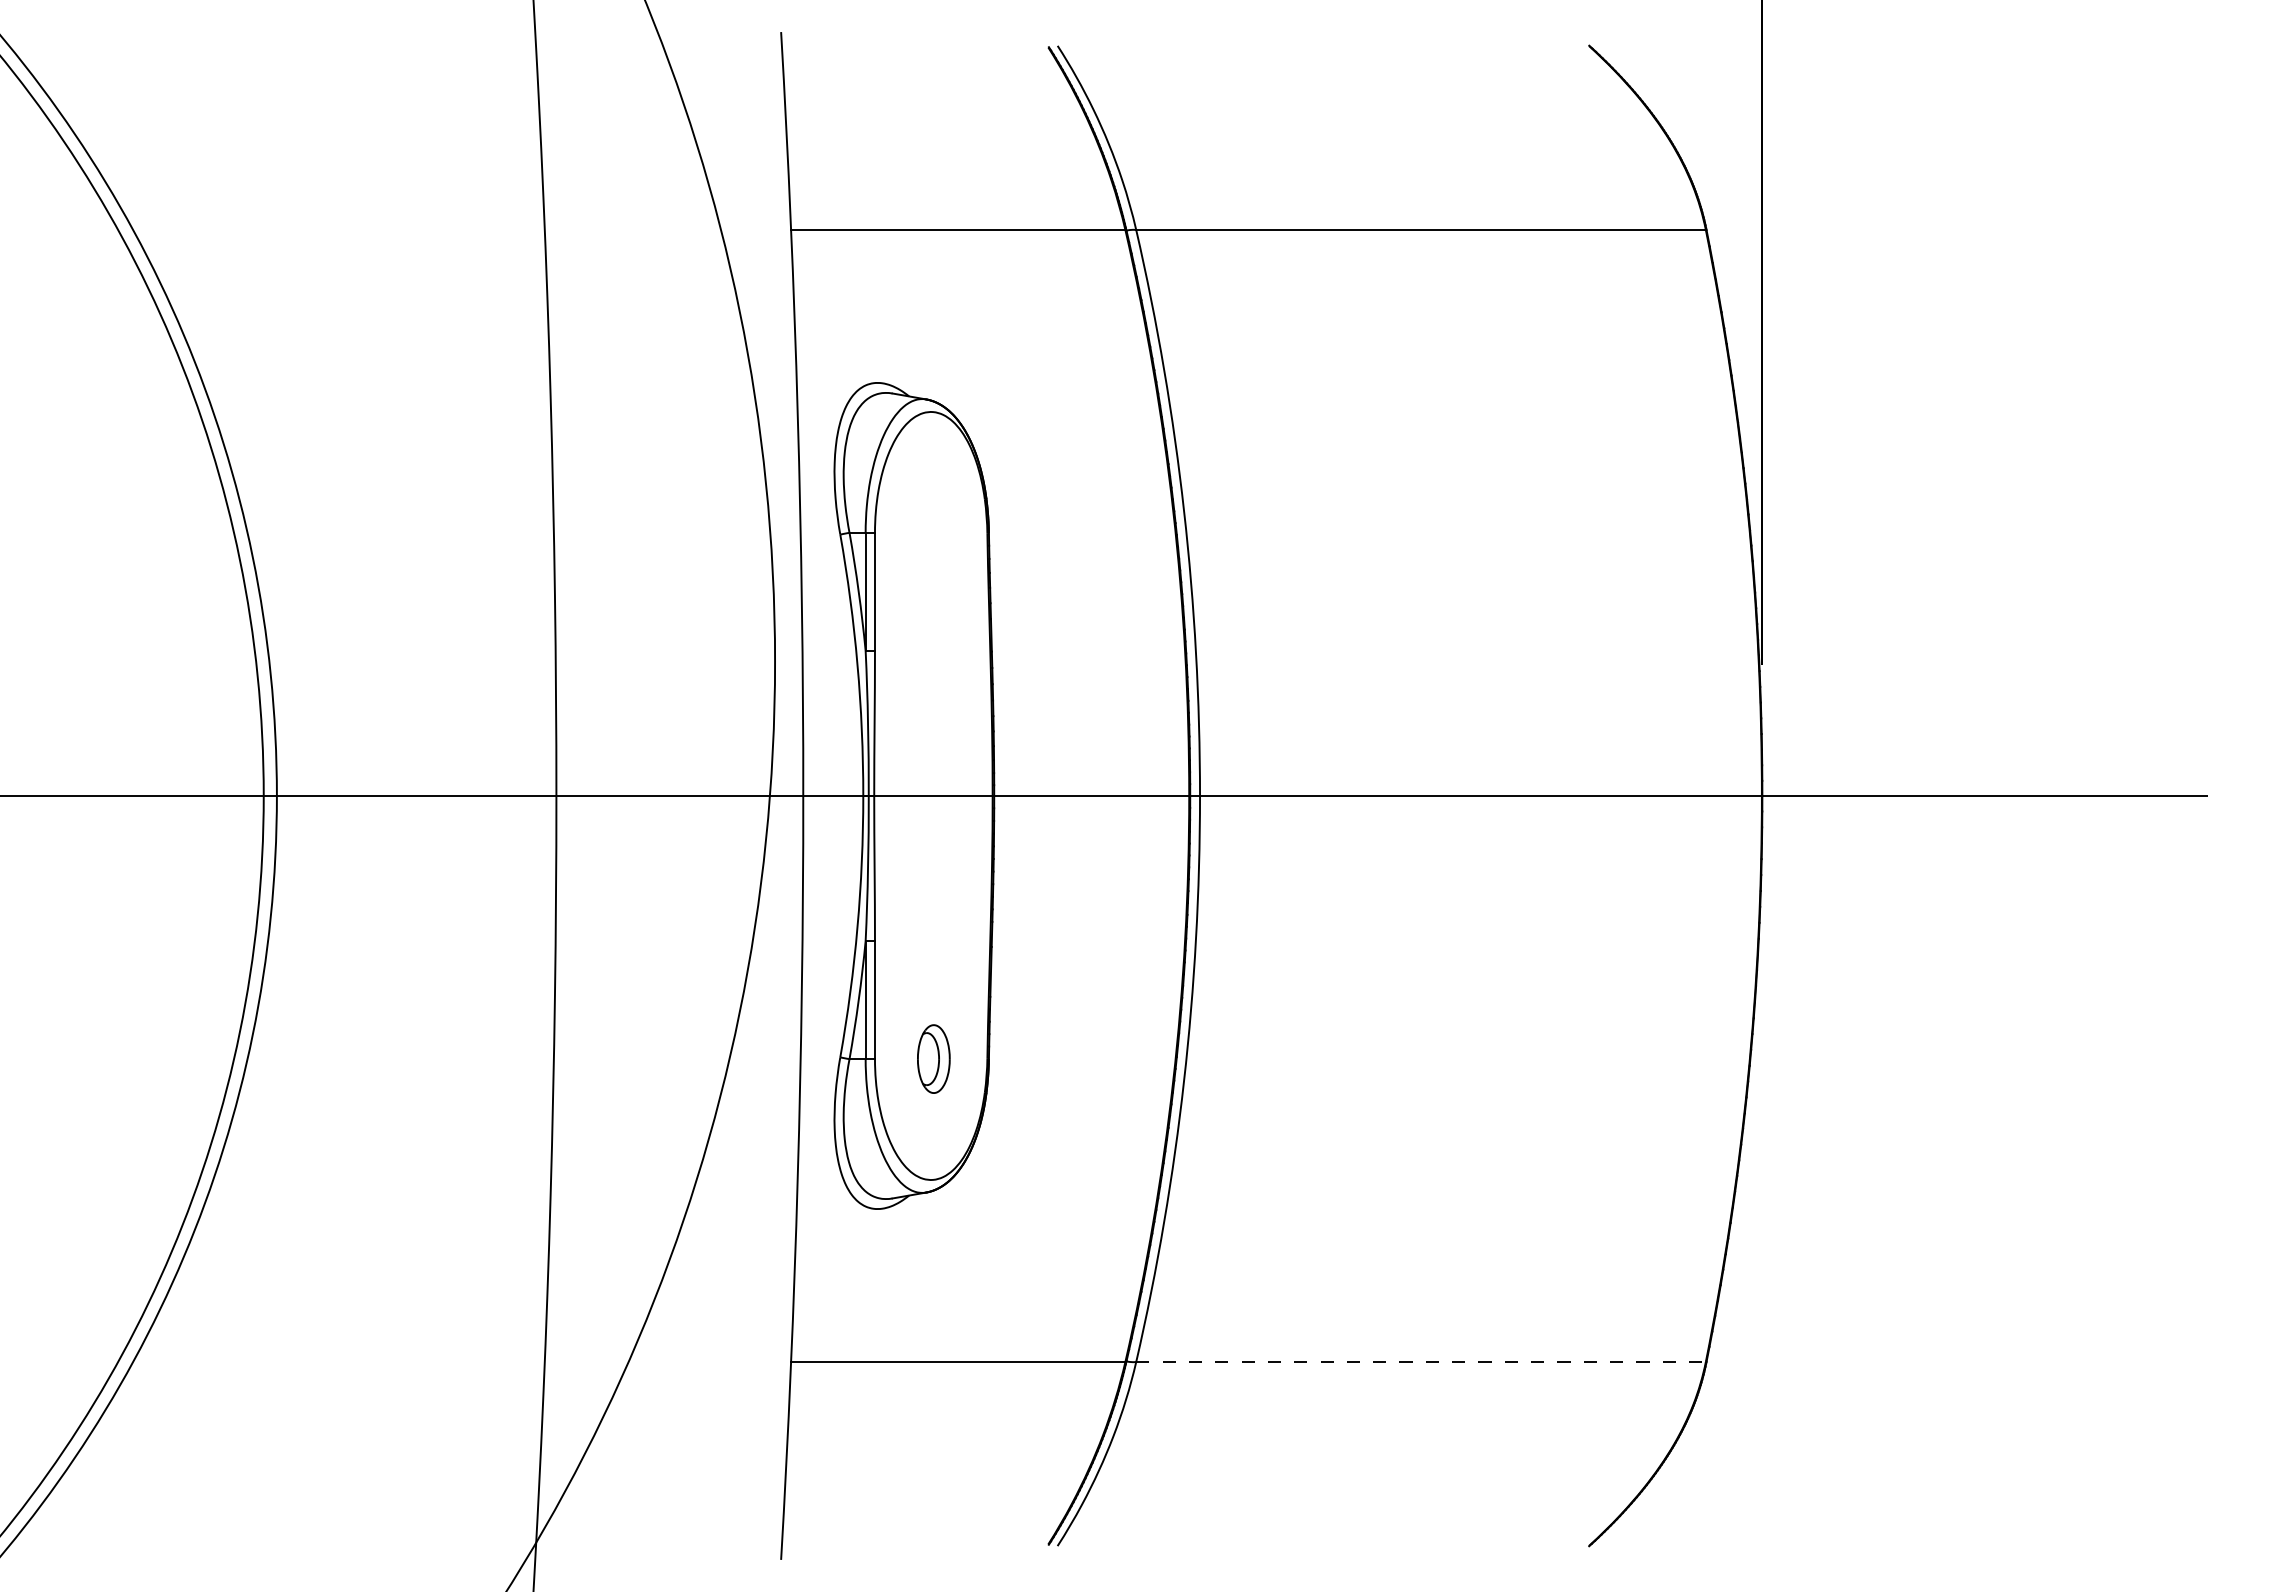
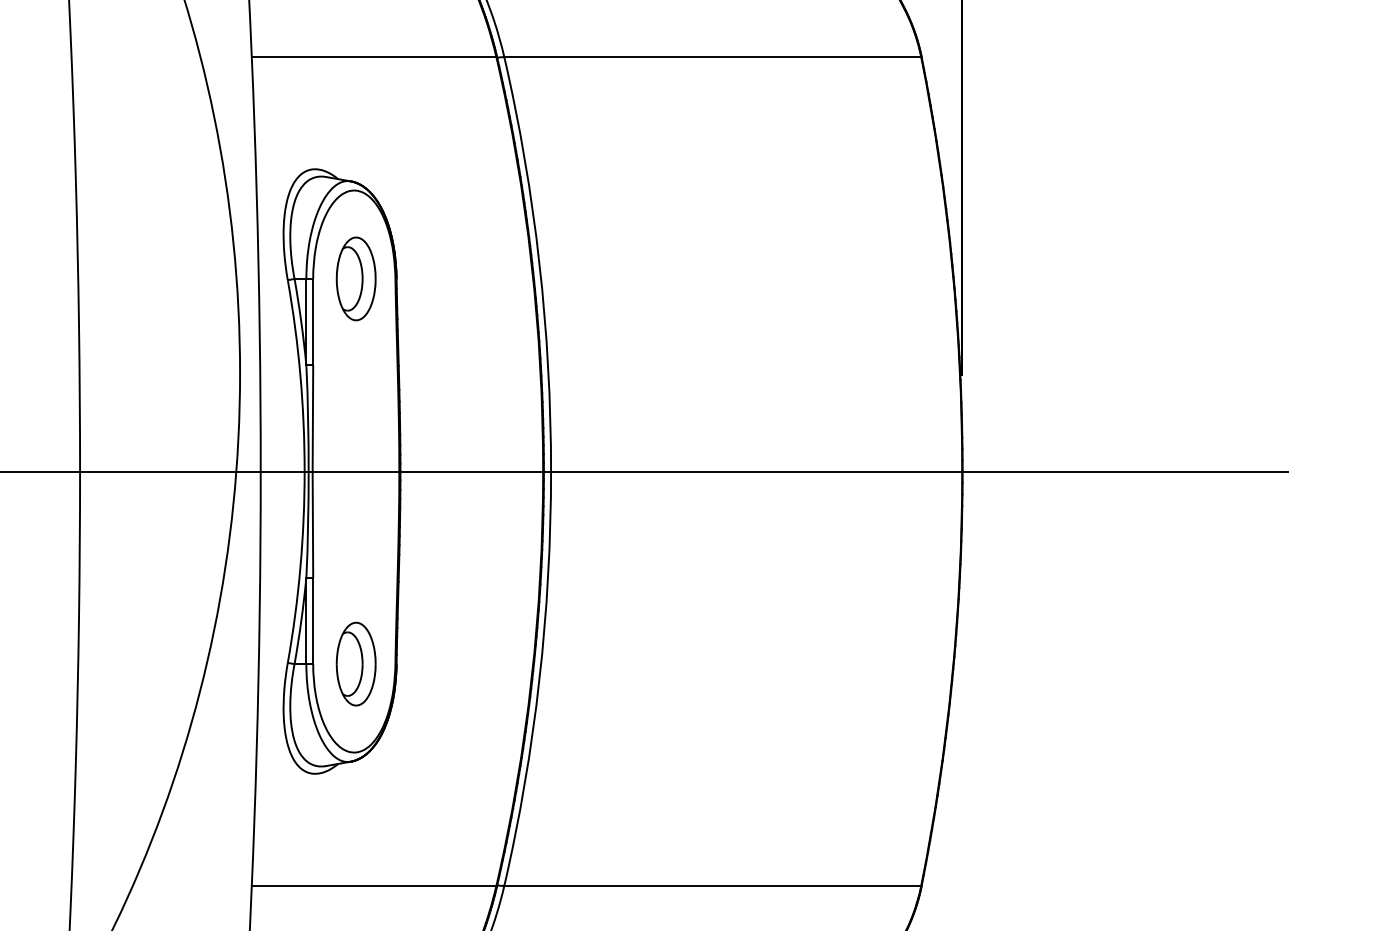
part: (933, 532) -> (356, 278), added
part: (933, 1058) -> (356, 663), size x1.67
line: (1421, 1361) -> (713, 885), dashed -> solid

